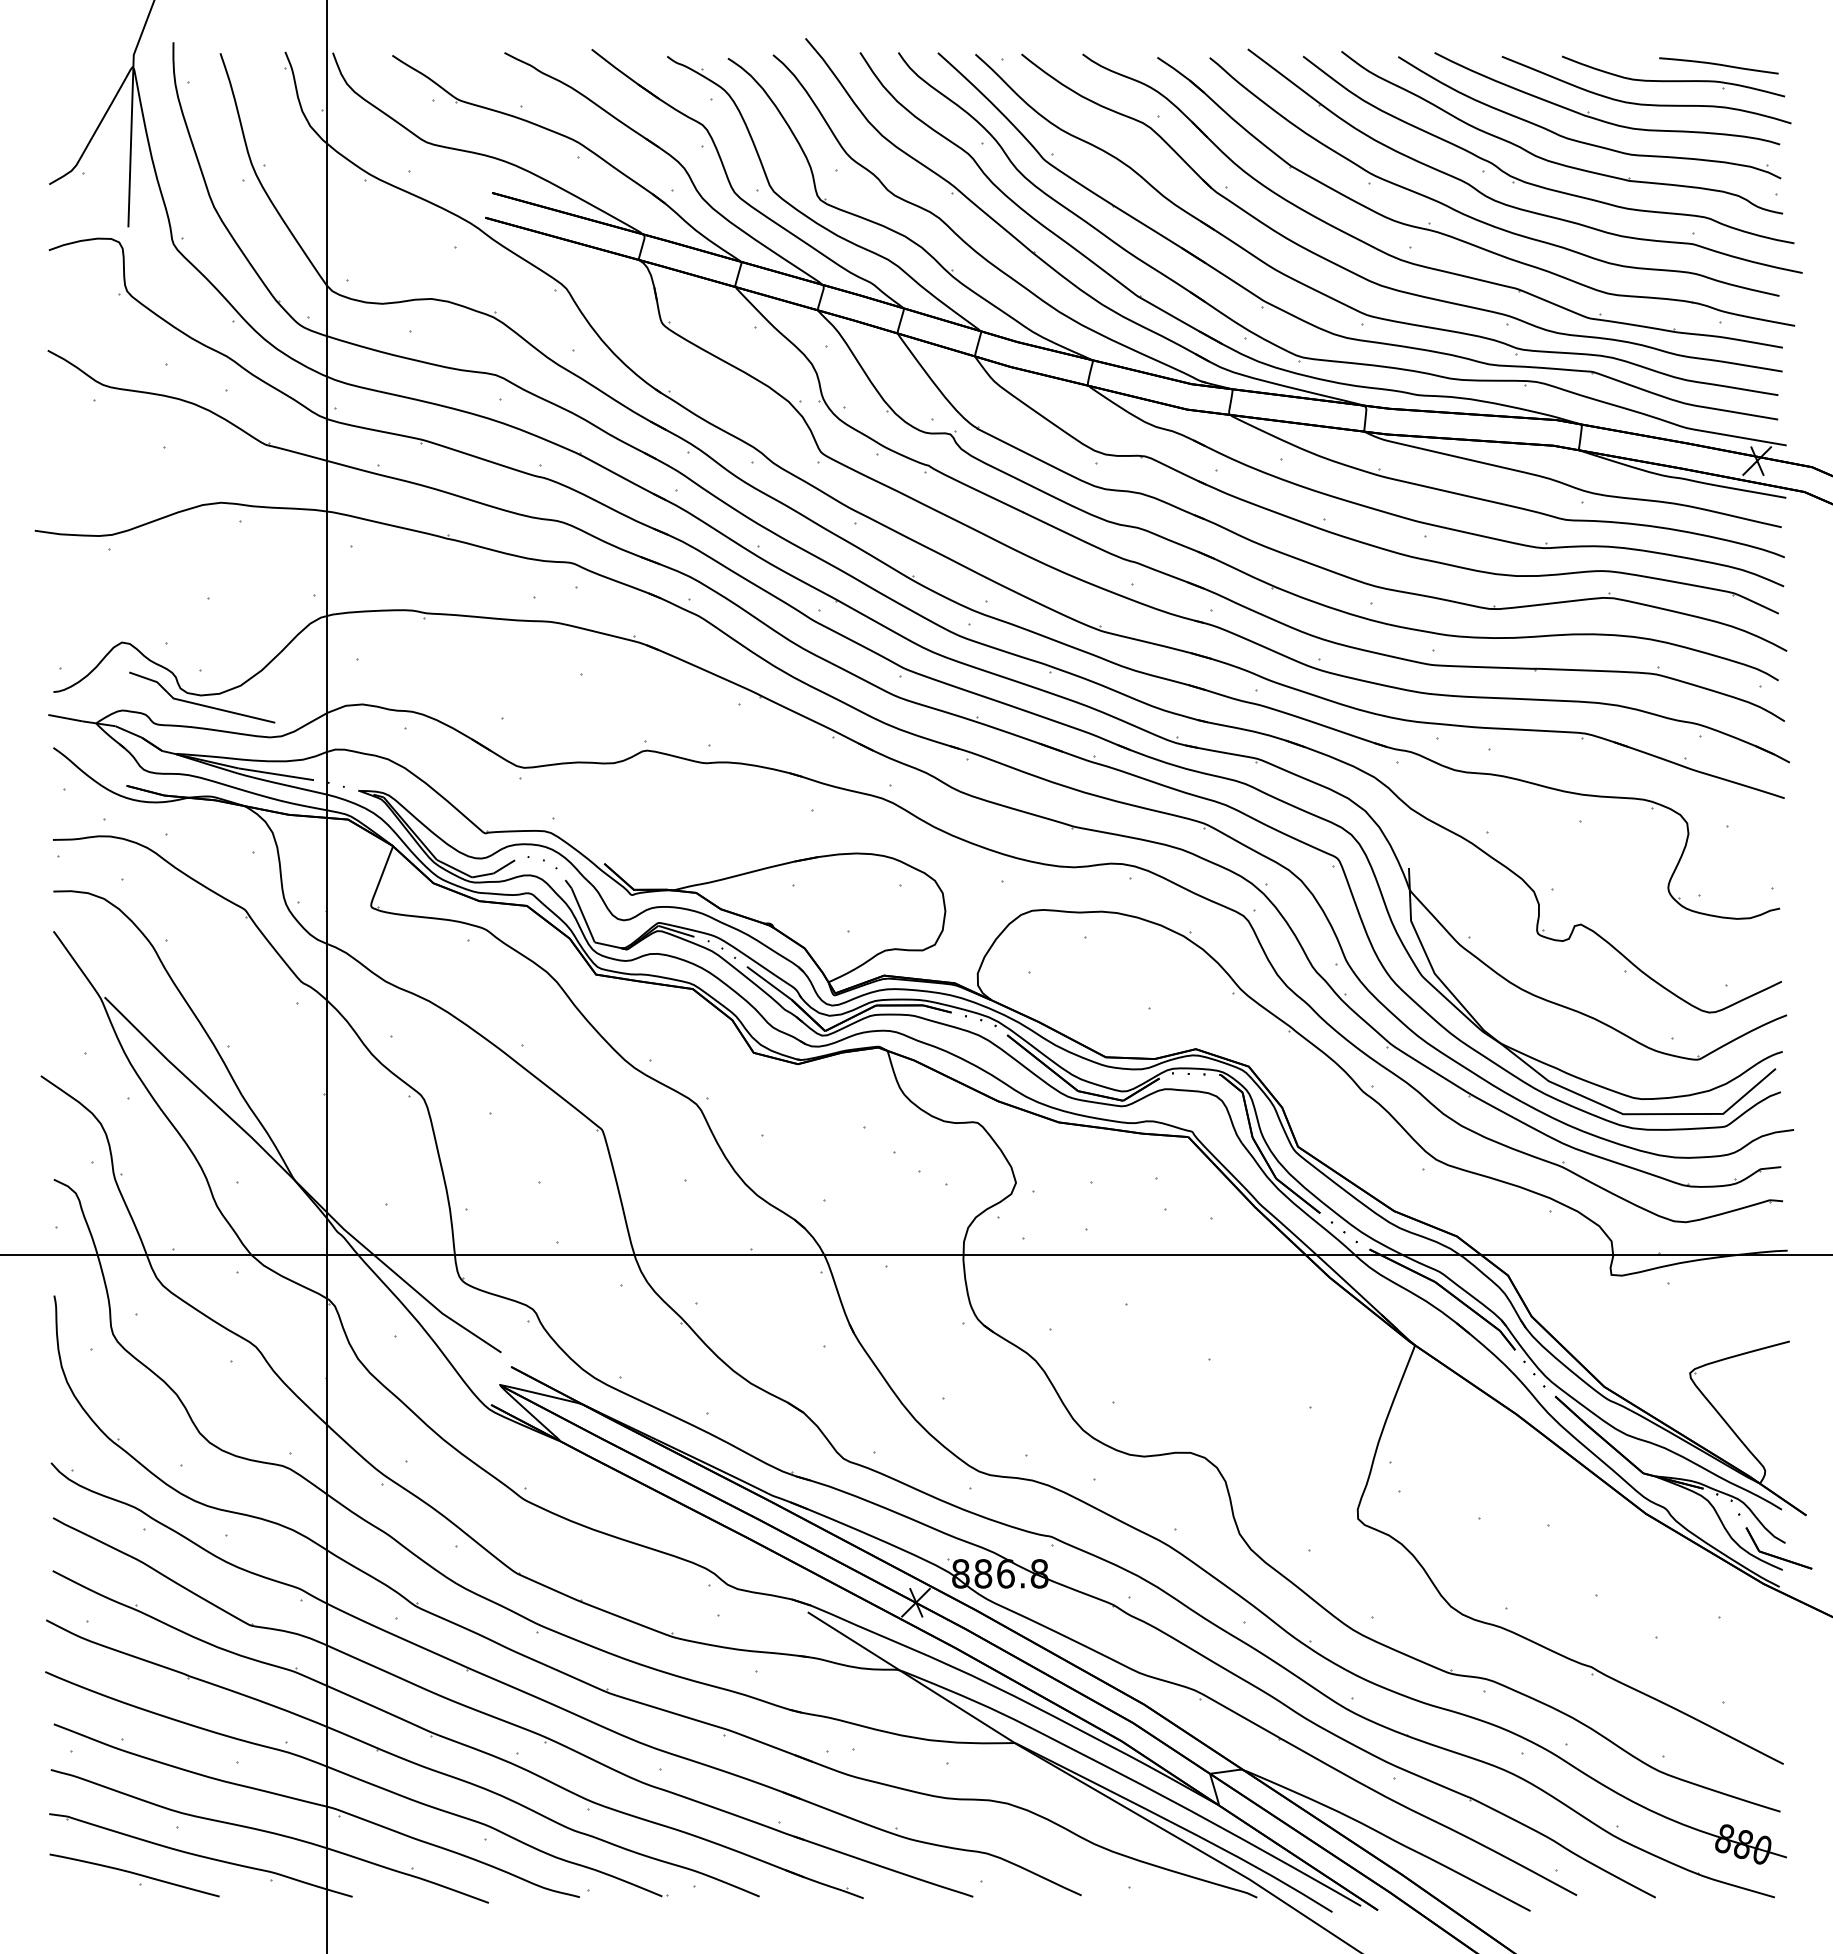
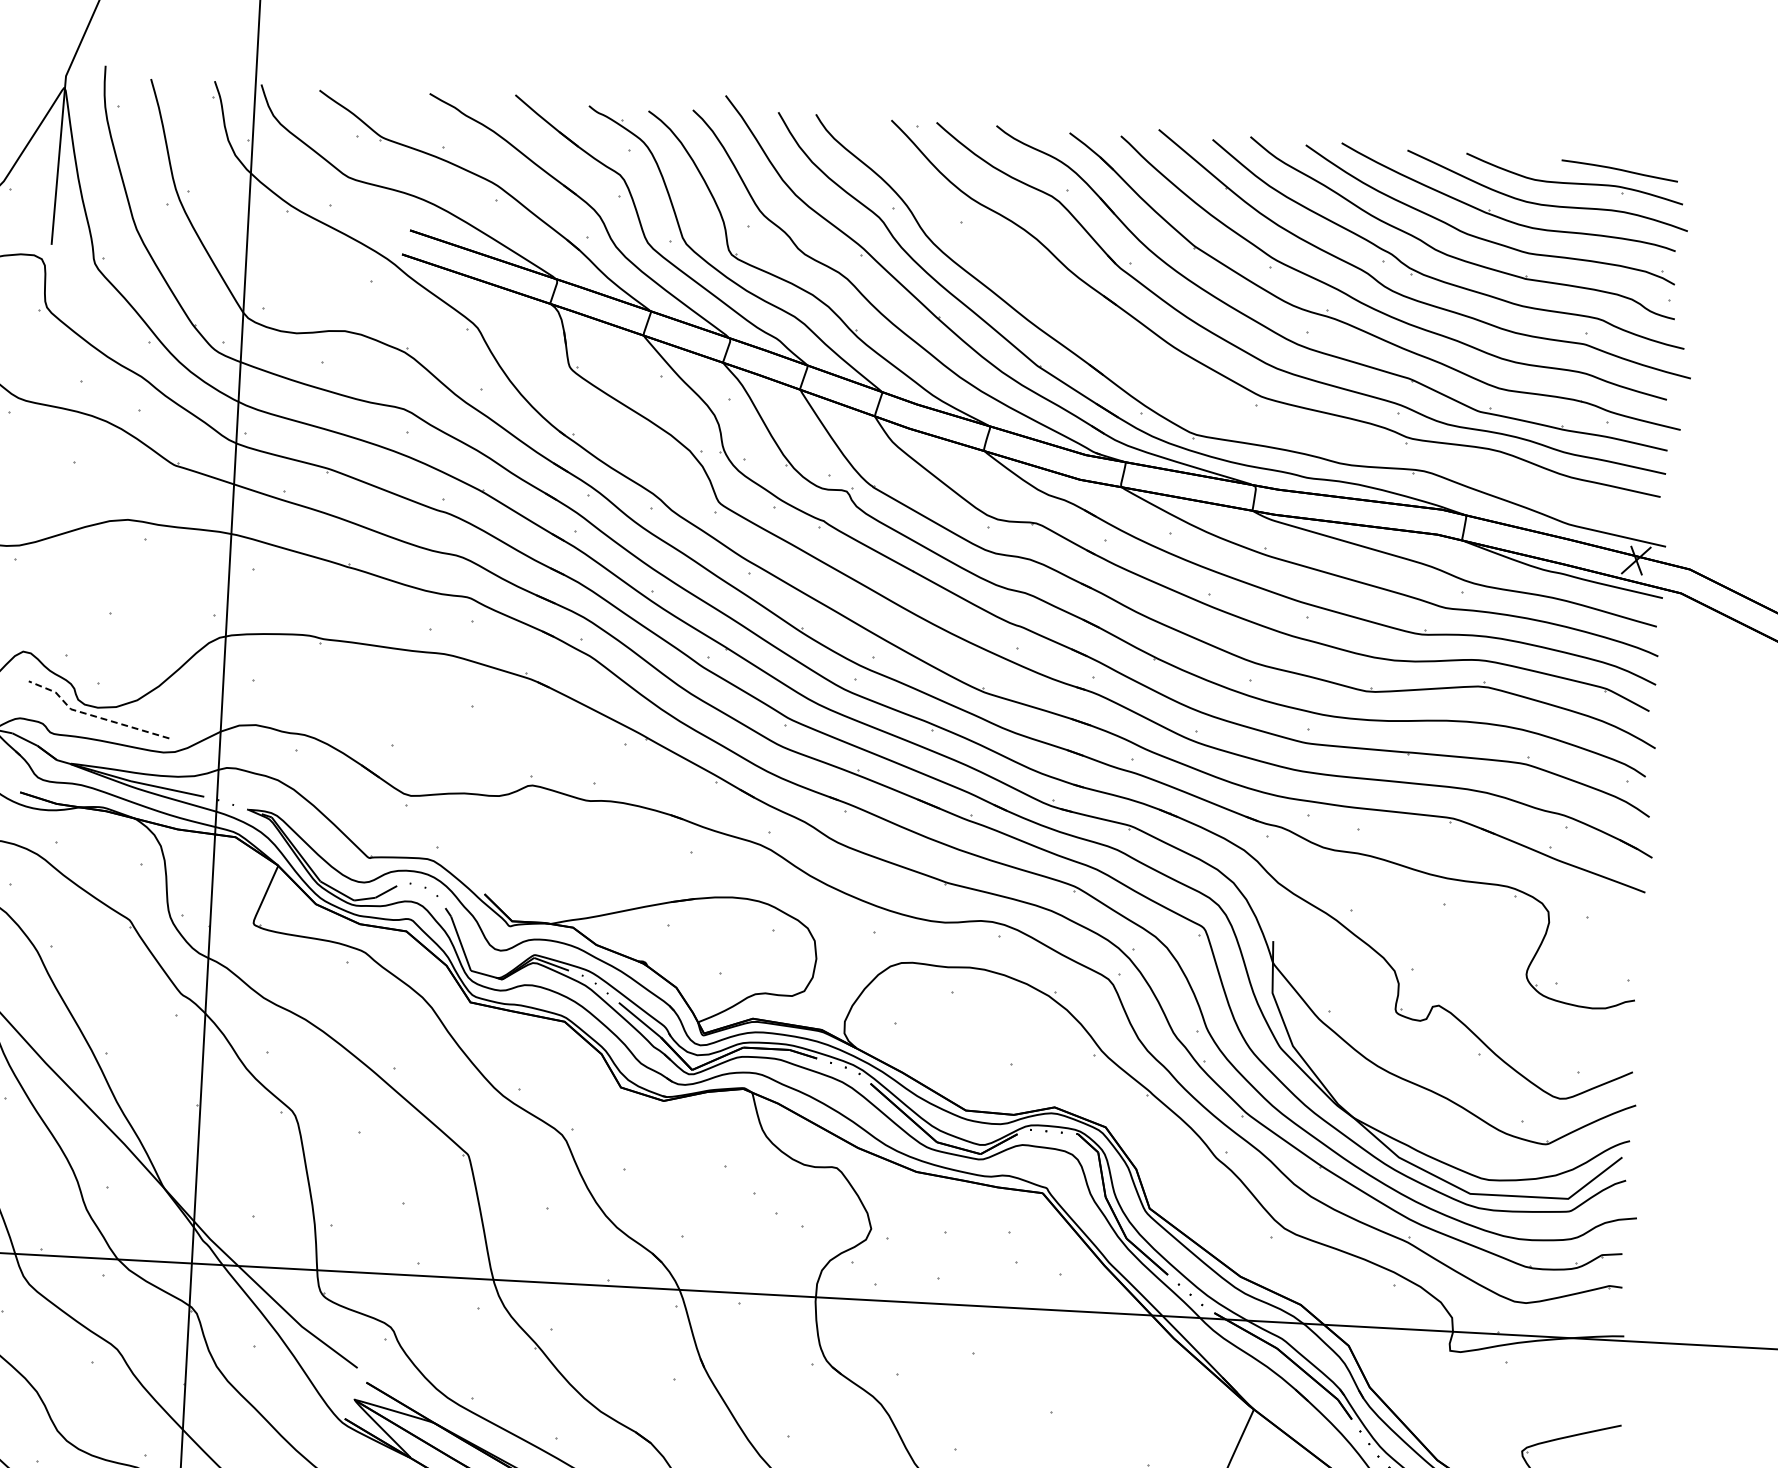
part: (1316, 325) -> (1211, 404), removed
line: (196, 704) -> (93, 716), solid -> dashed

